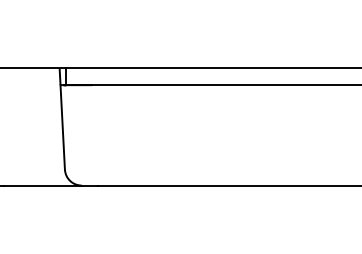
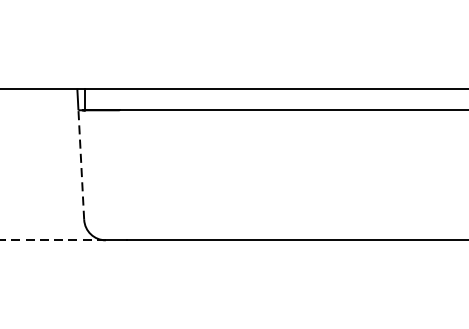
line: (62, 126) -> (81, 163), solid -> dashed
line: (42, 185) -> (55, 240), solid -> dashed

